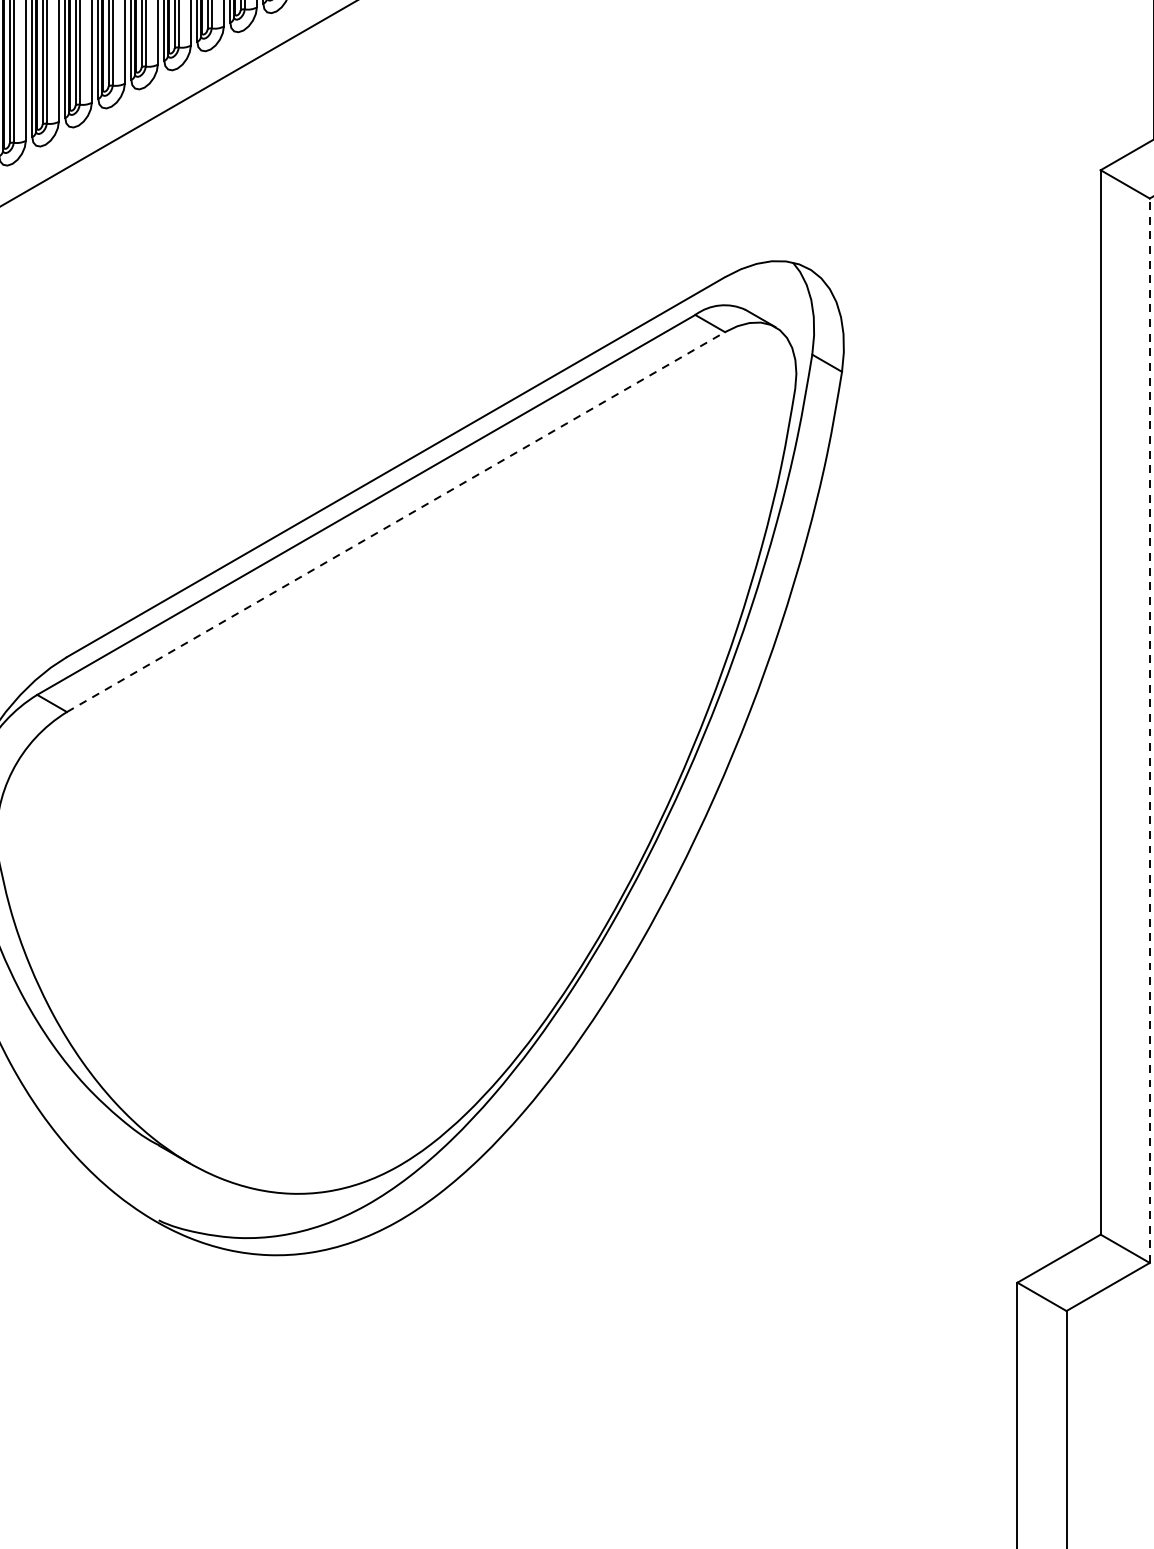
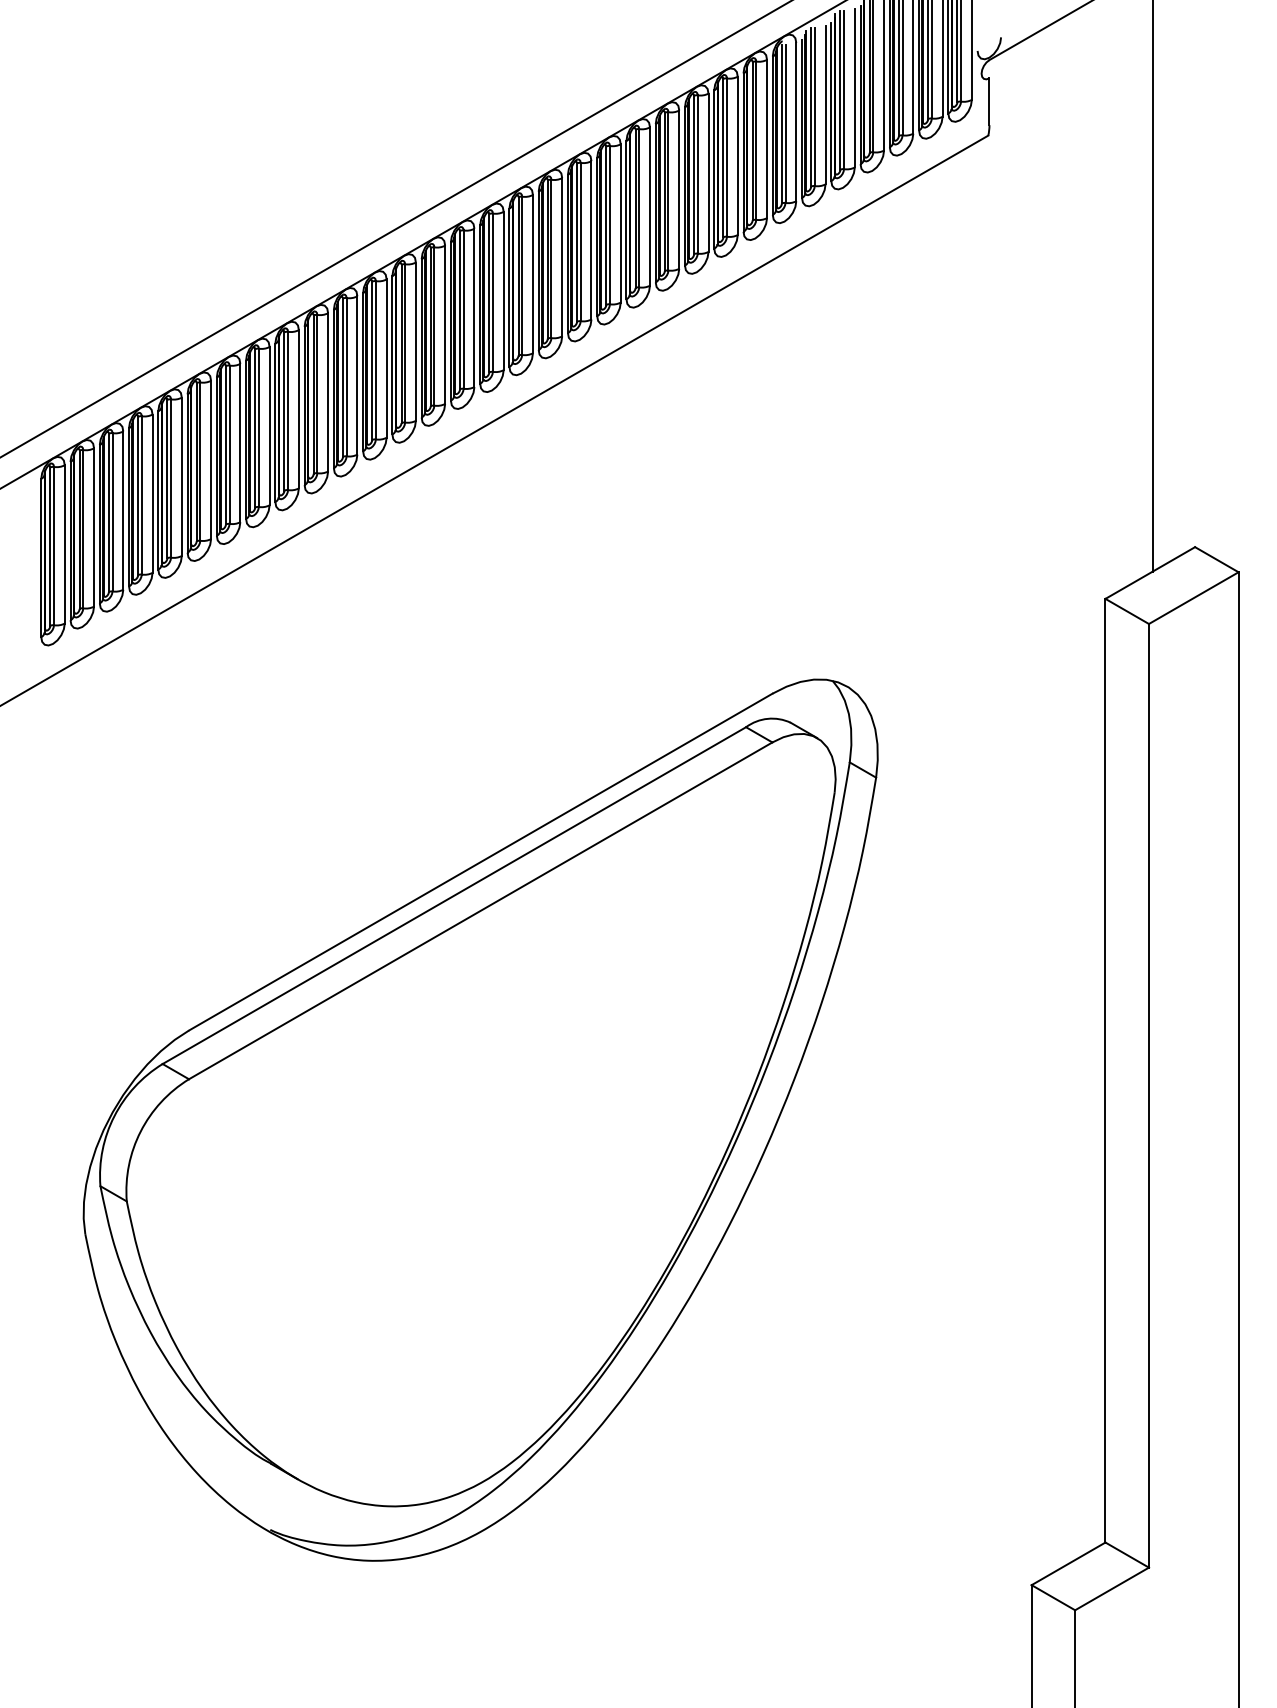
line: (395, 521) -> (480, 910), dashed -> solid
line: (1149, 730) -> (1148, 1095), dashed -> solid

